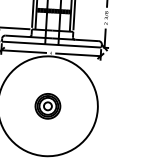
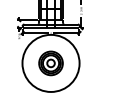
part: (47, 106) -> (50, 63), size x1.67

